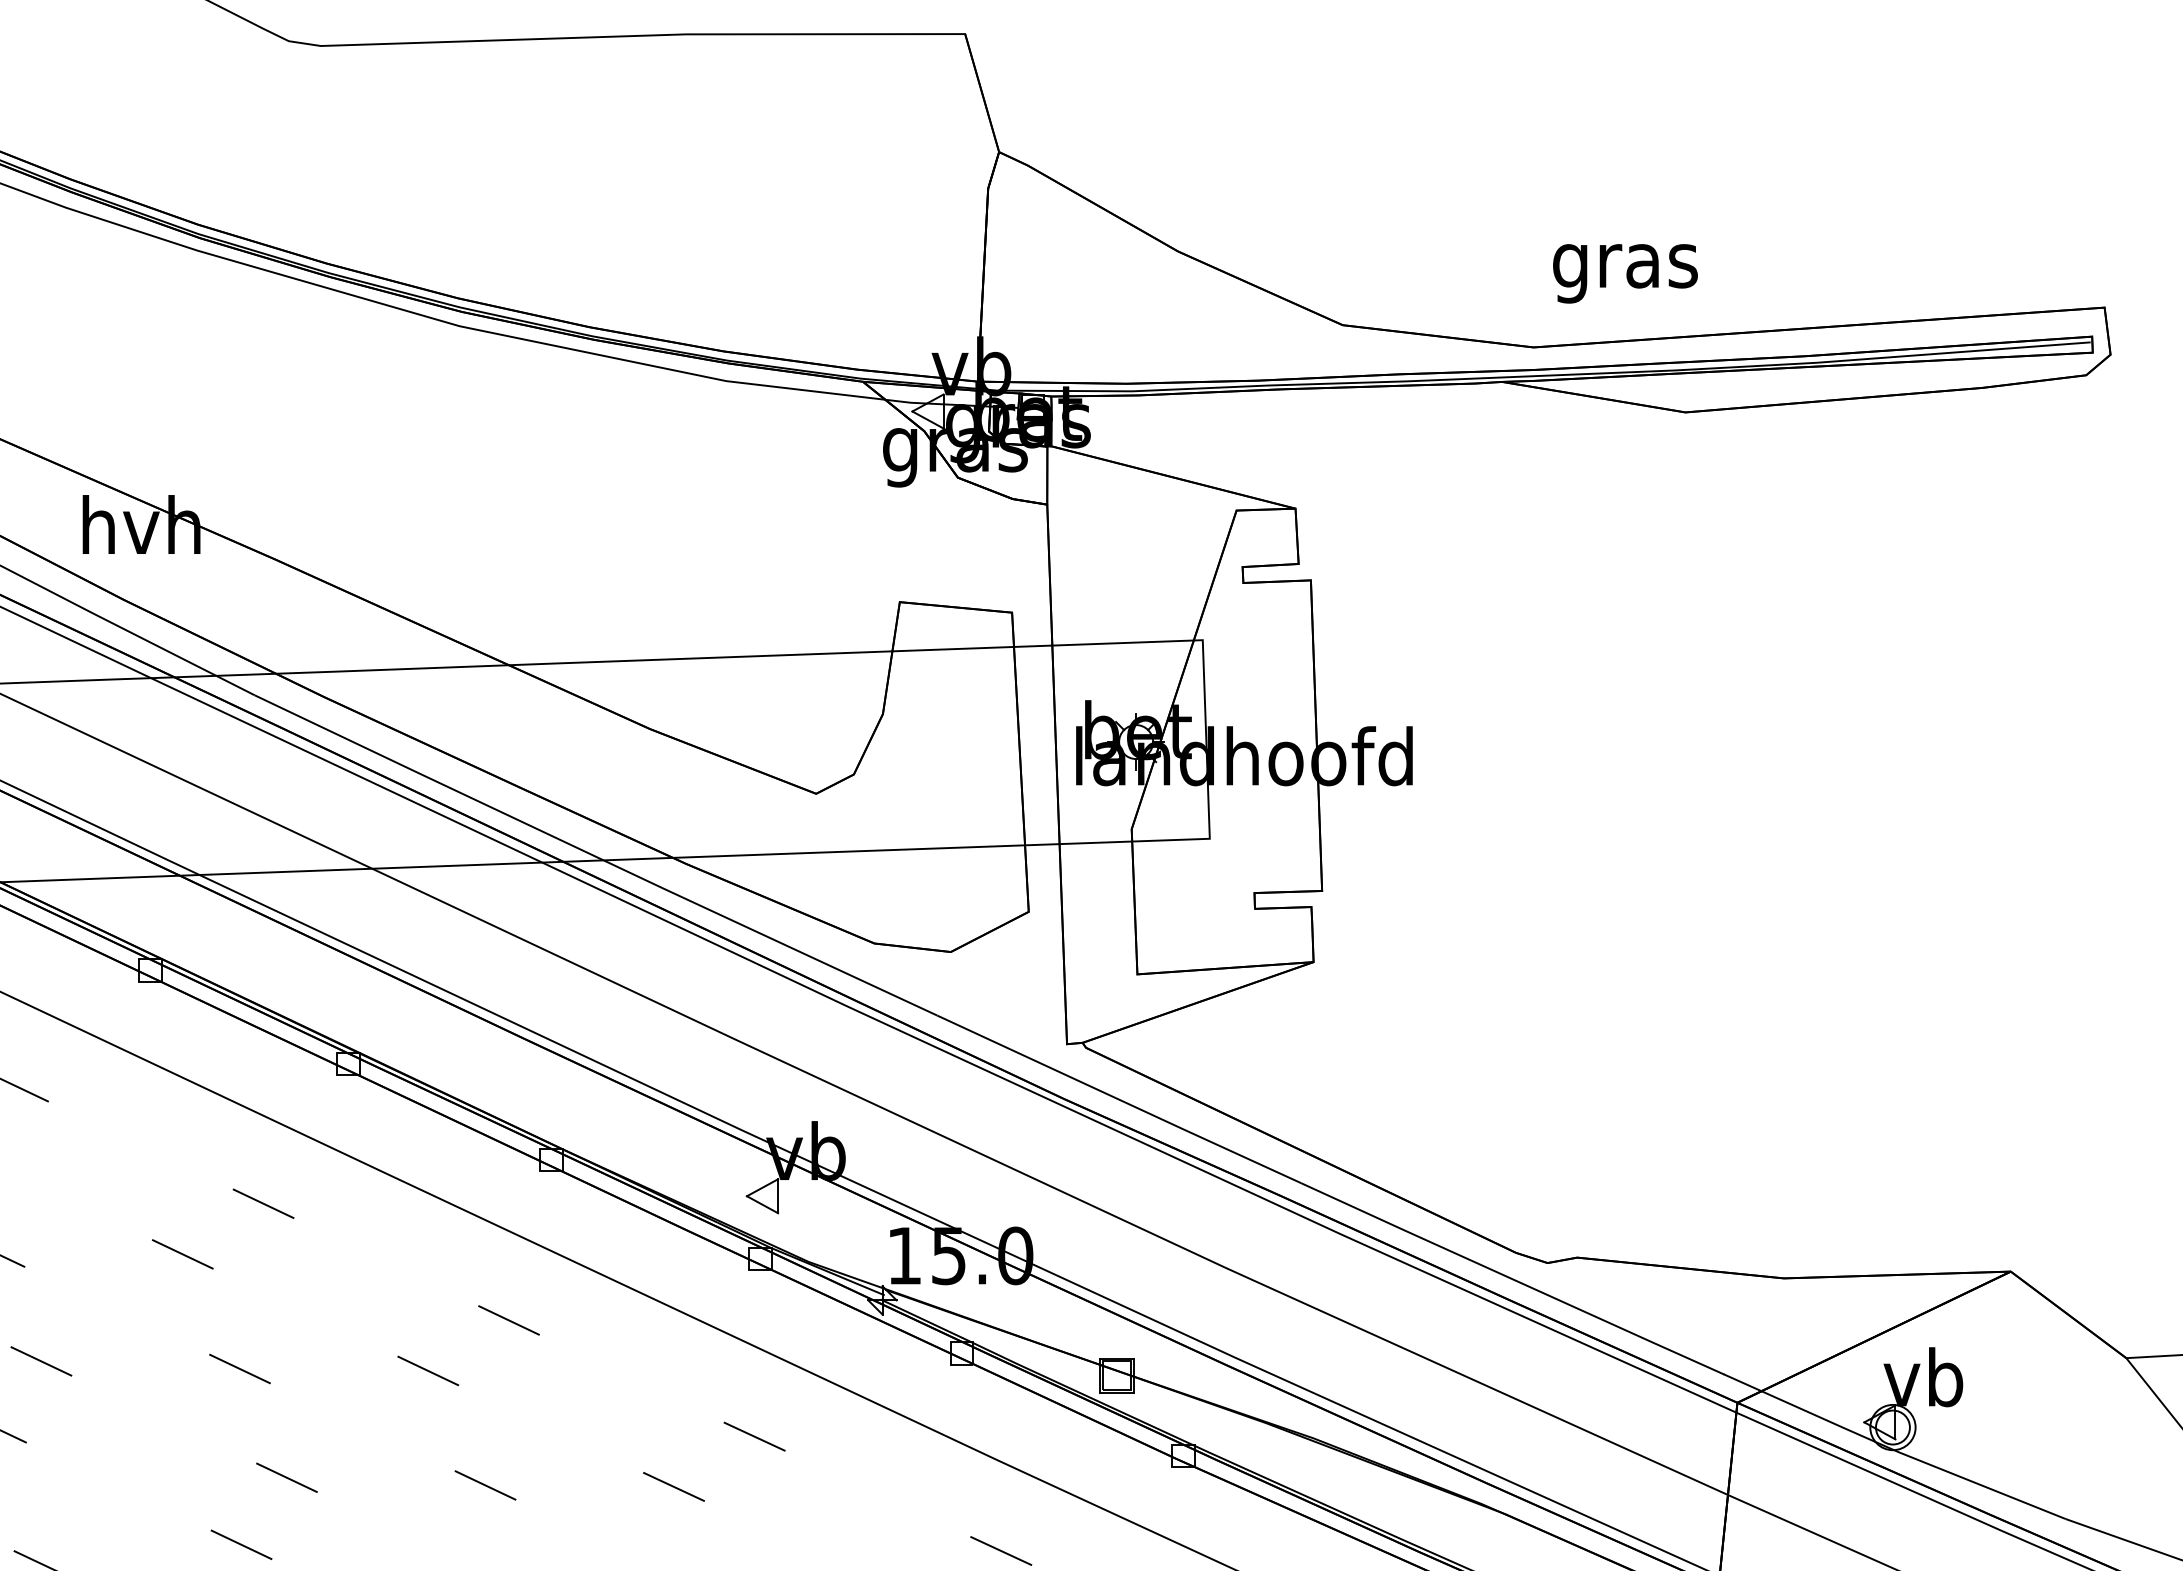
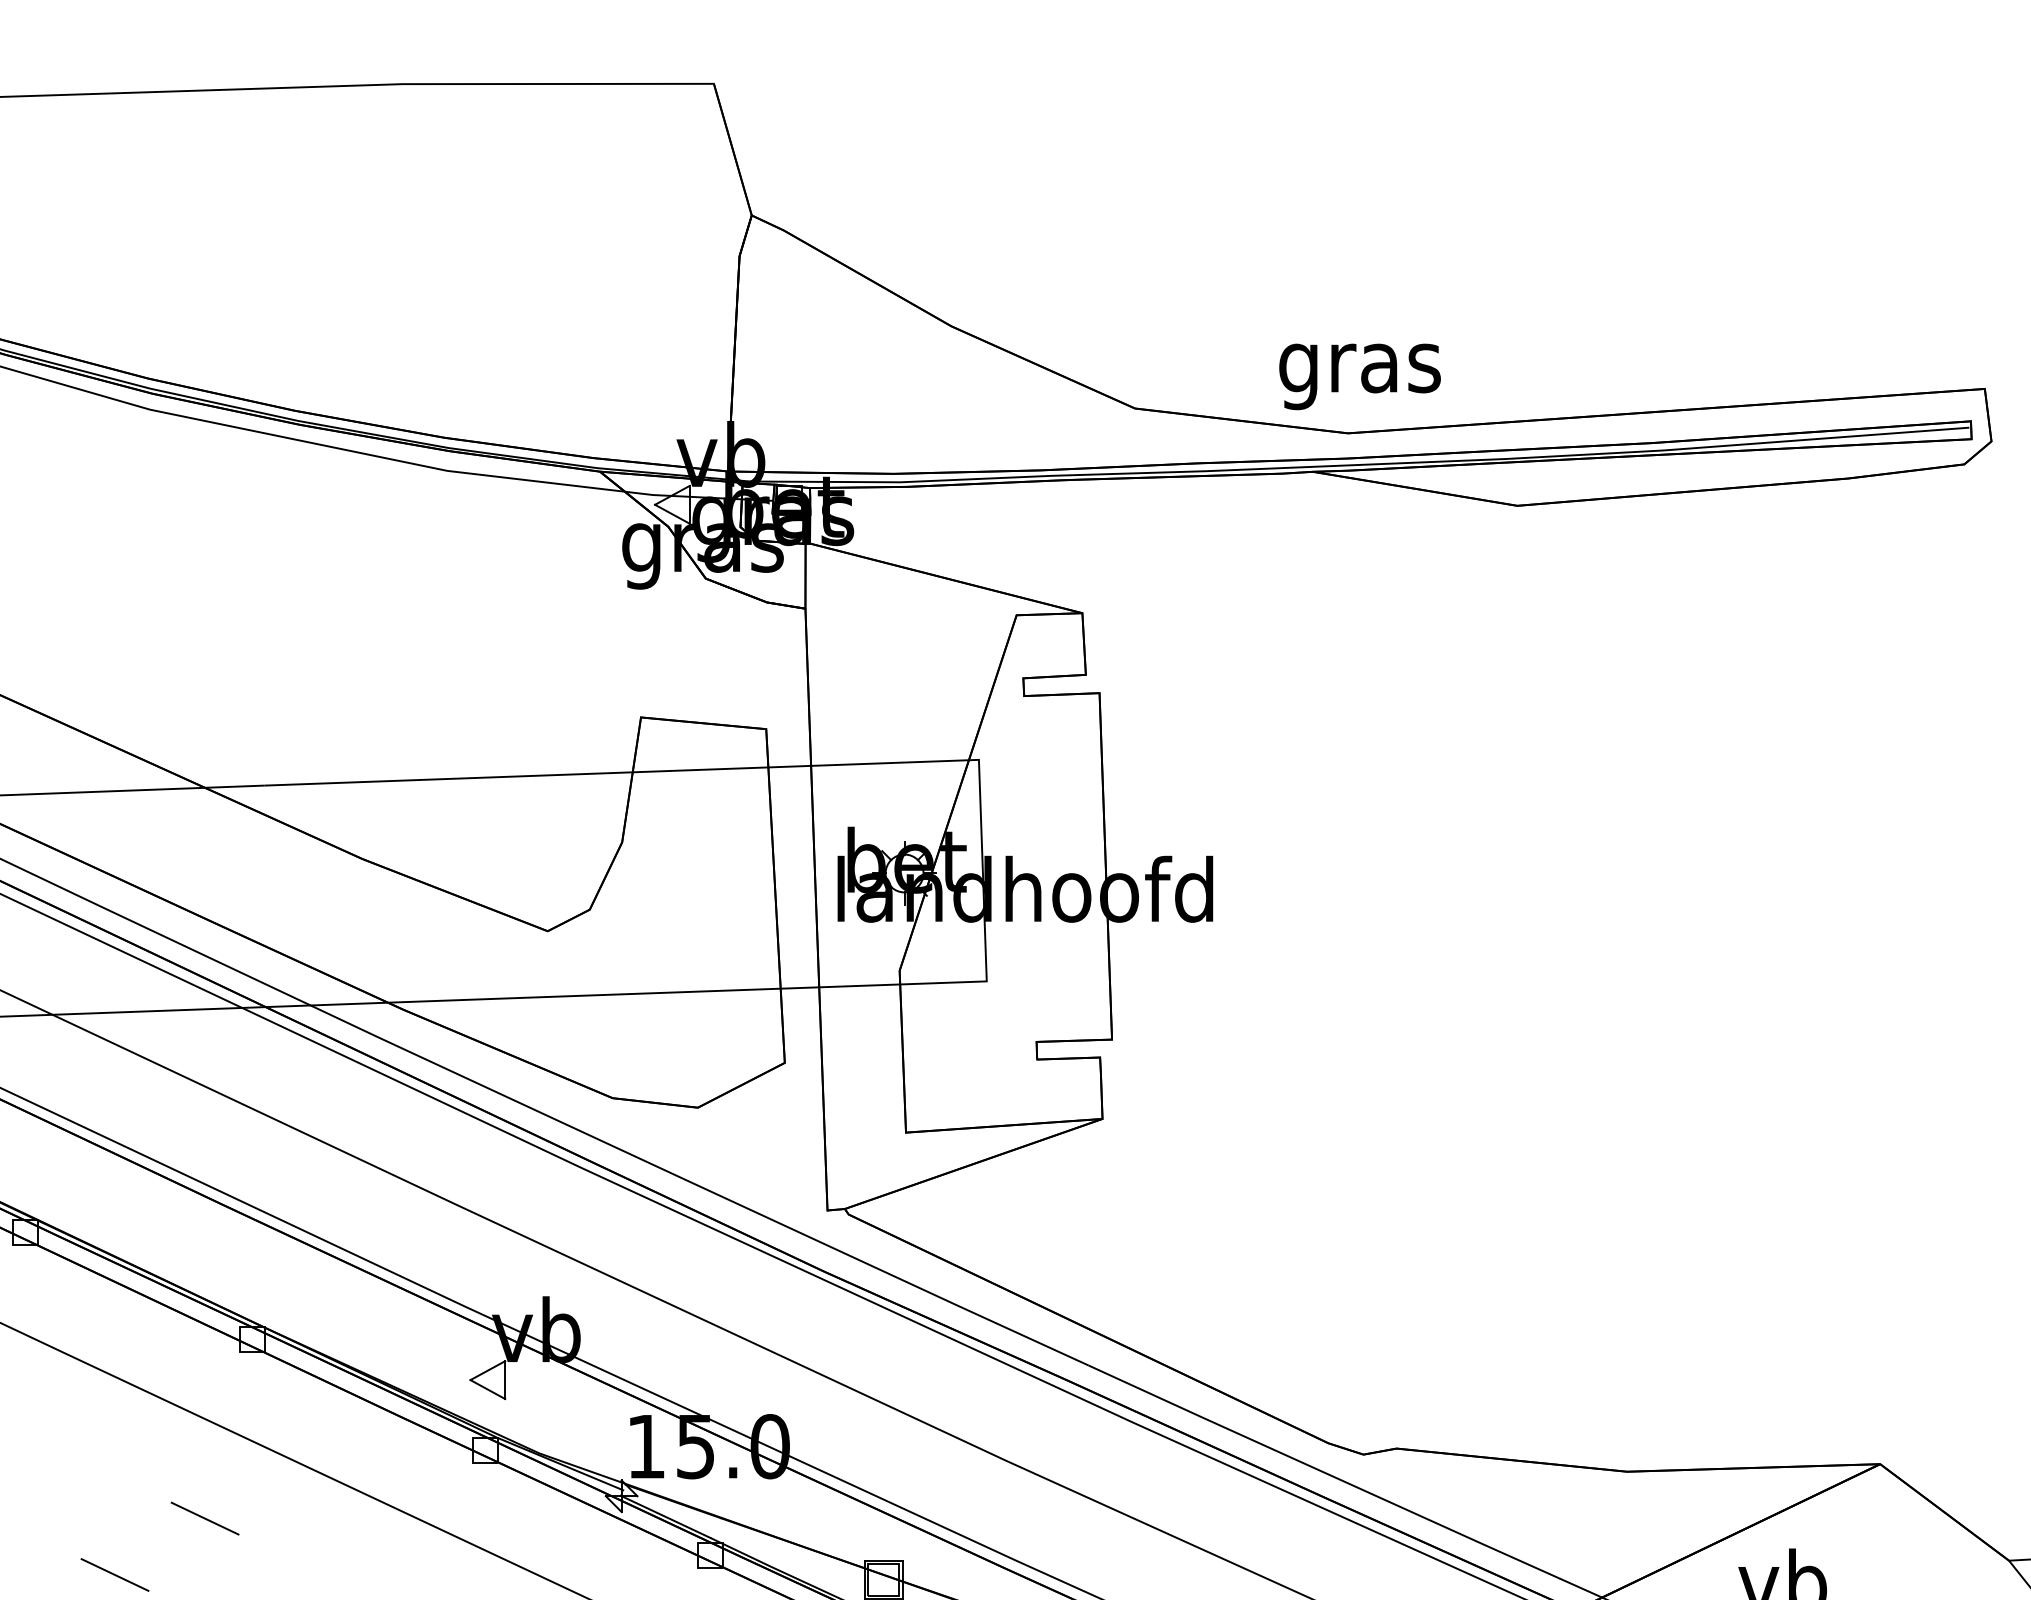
text: (1625, 273) -> (1360, 376), moved

